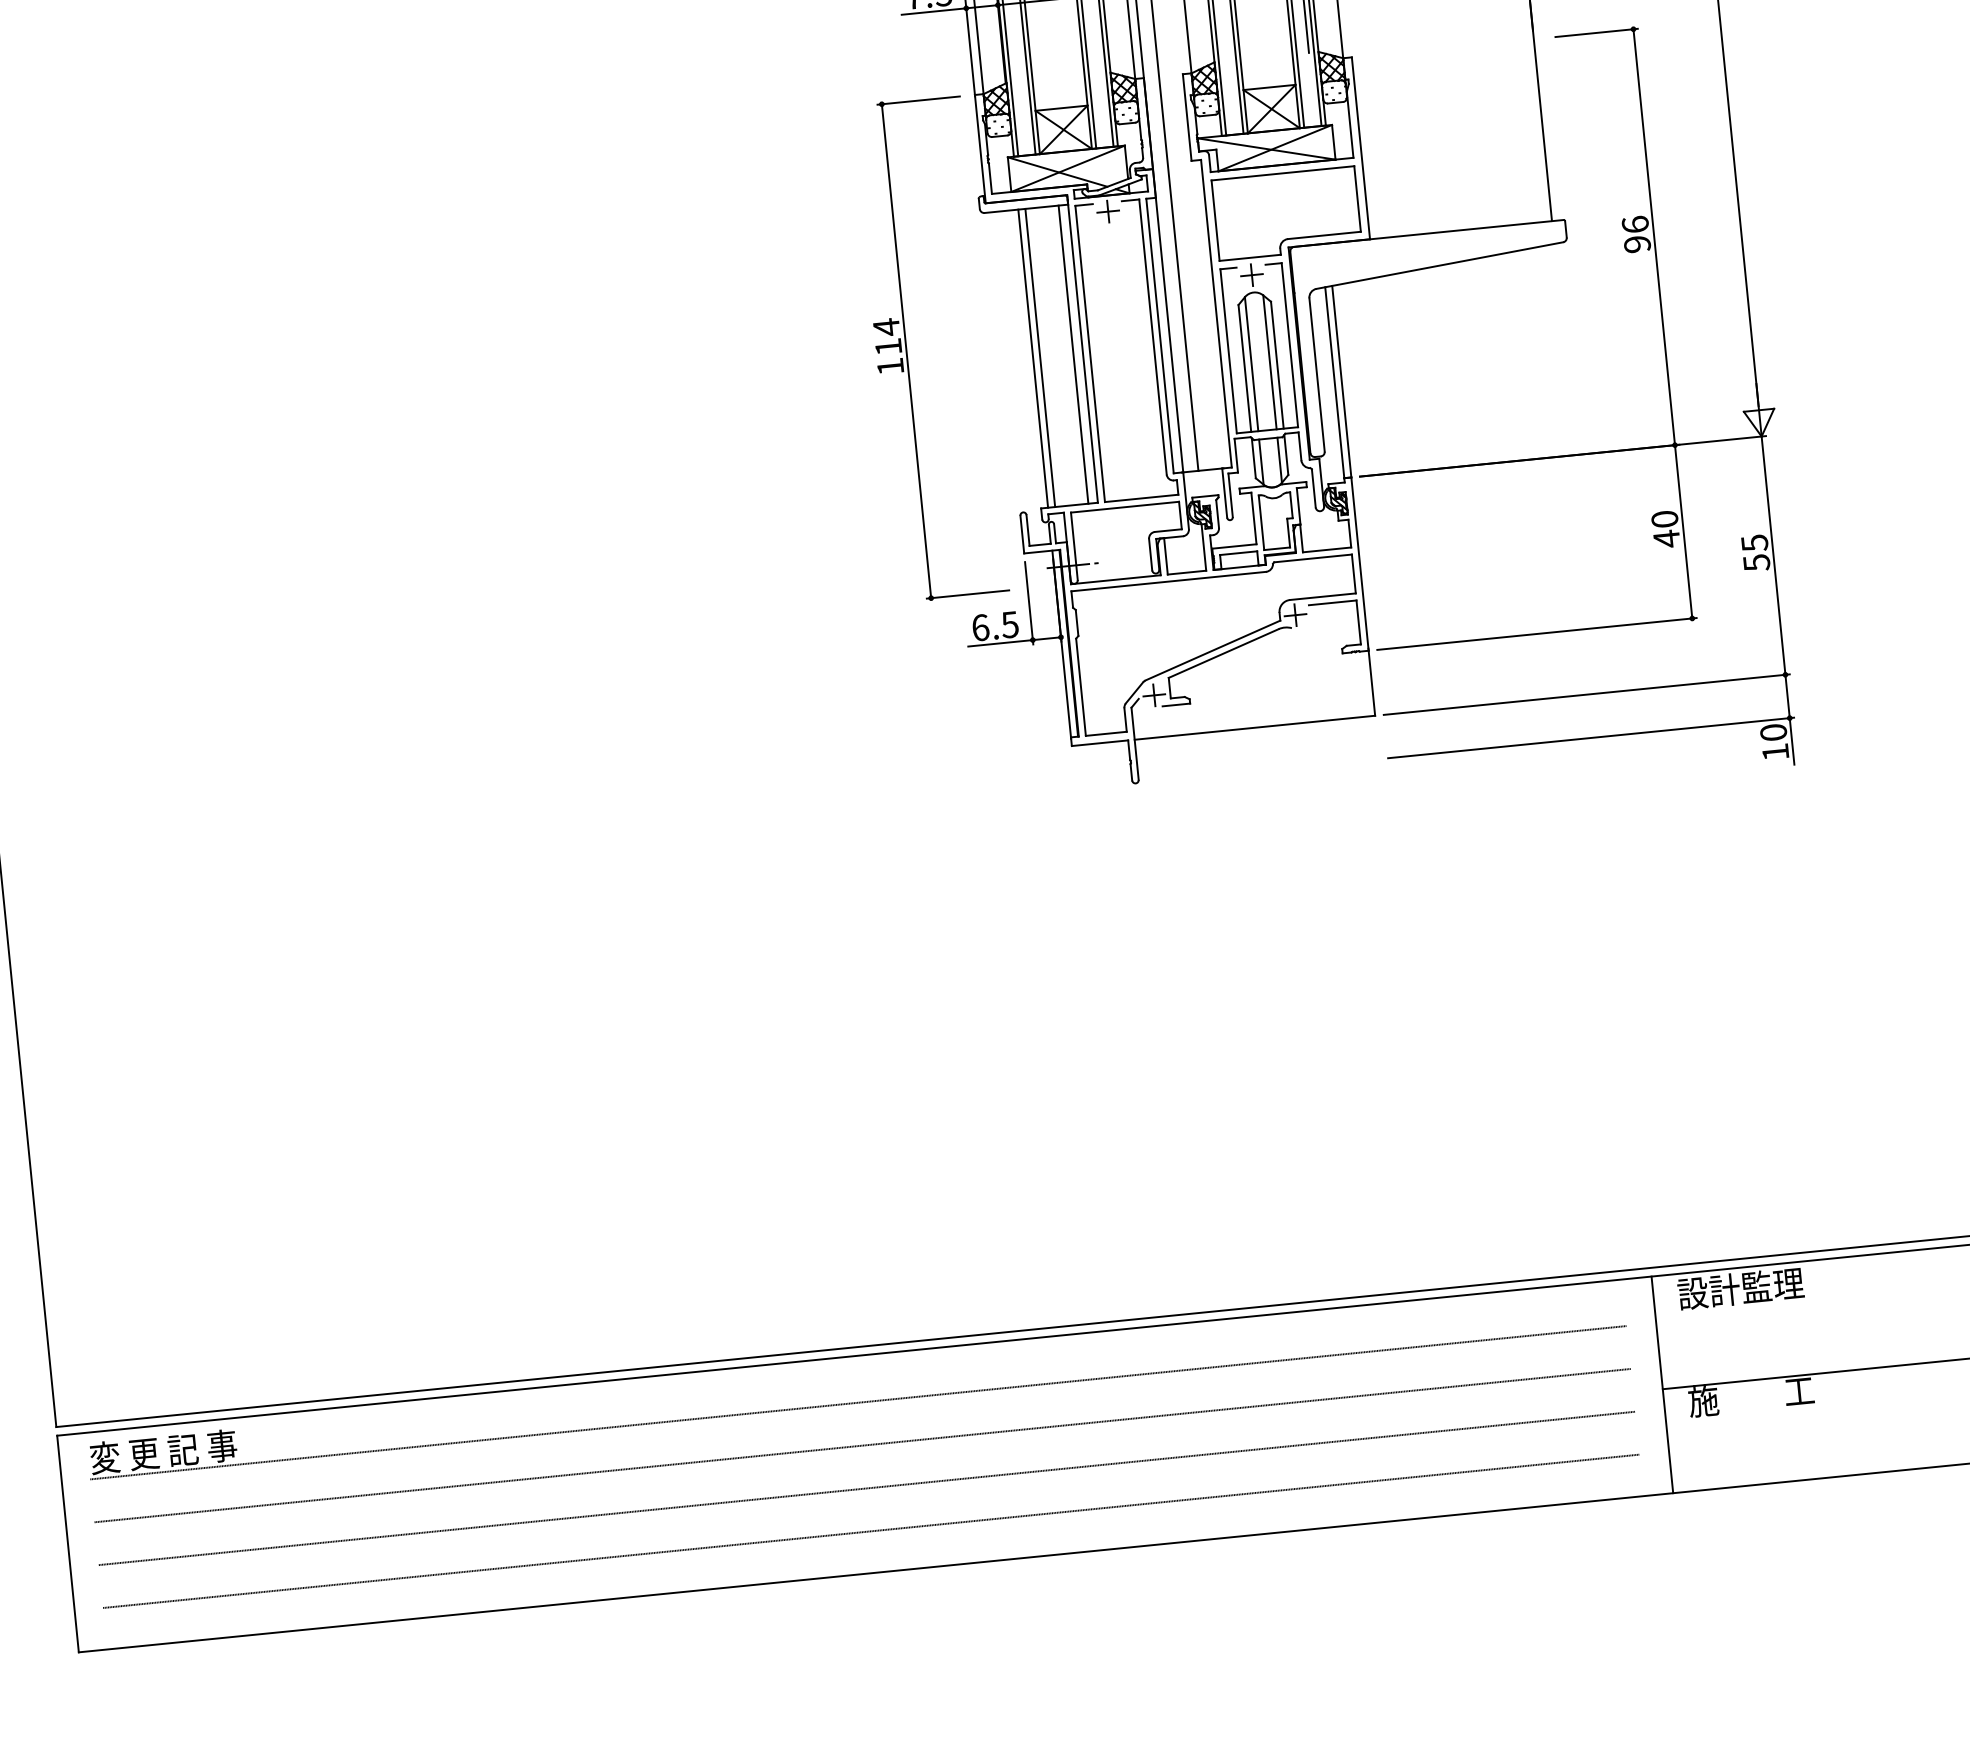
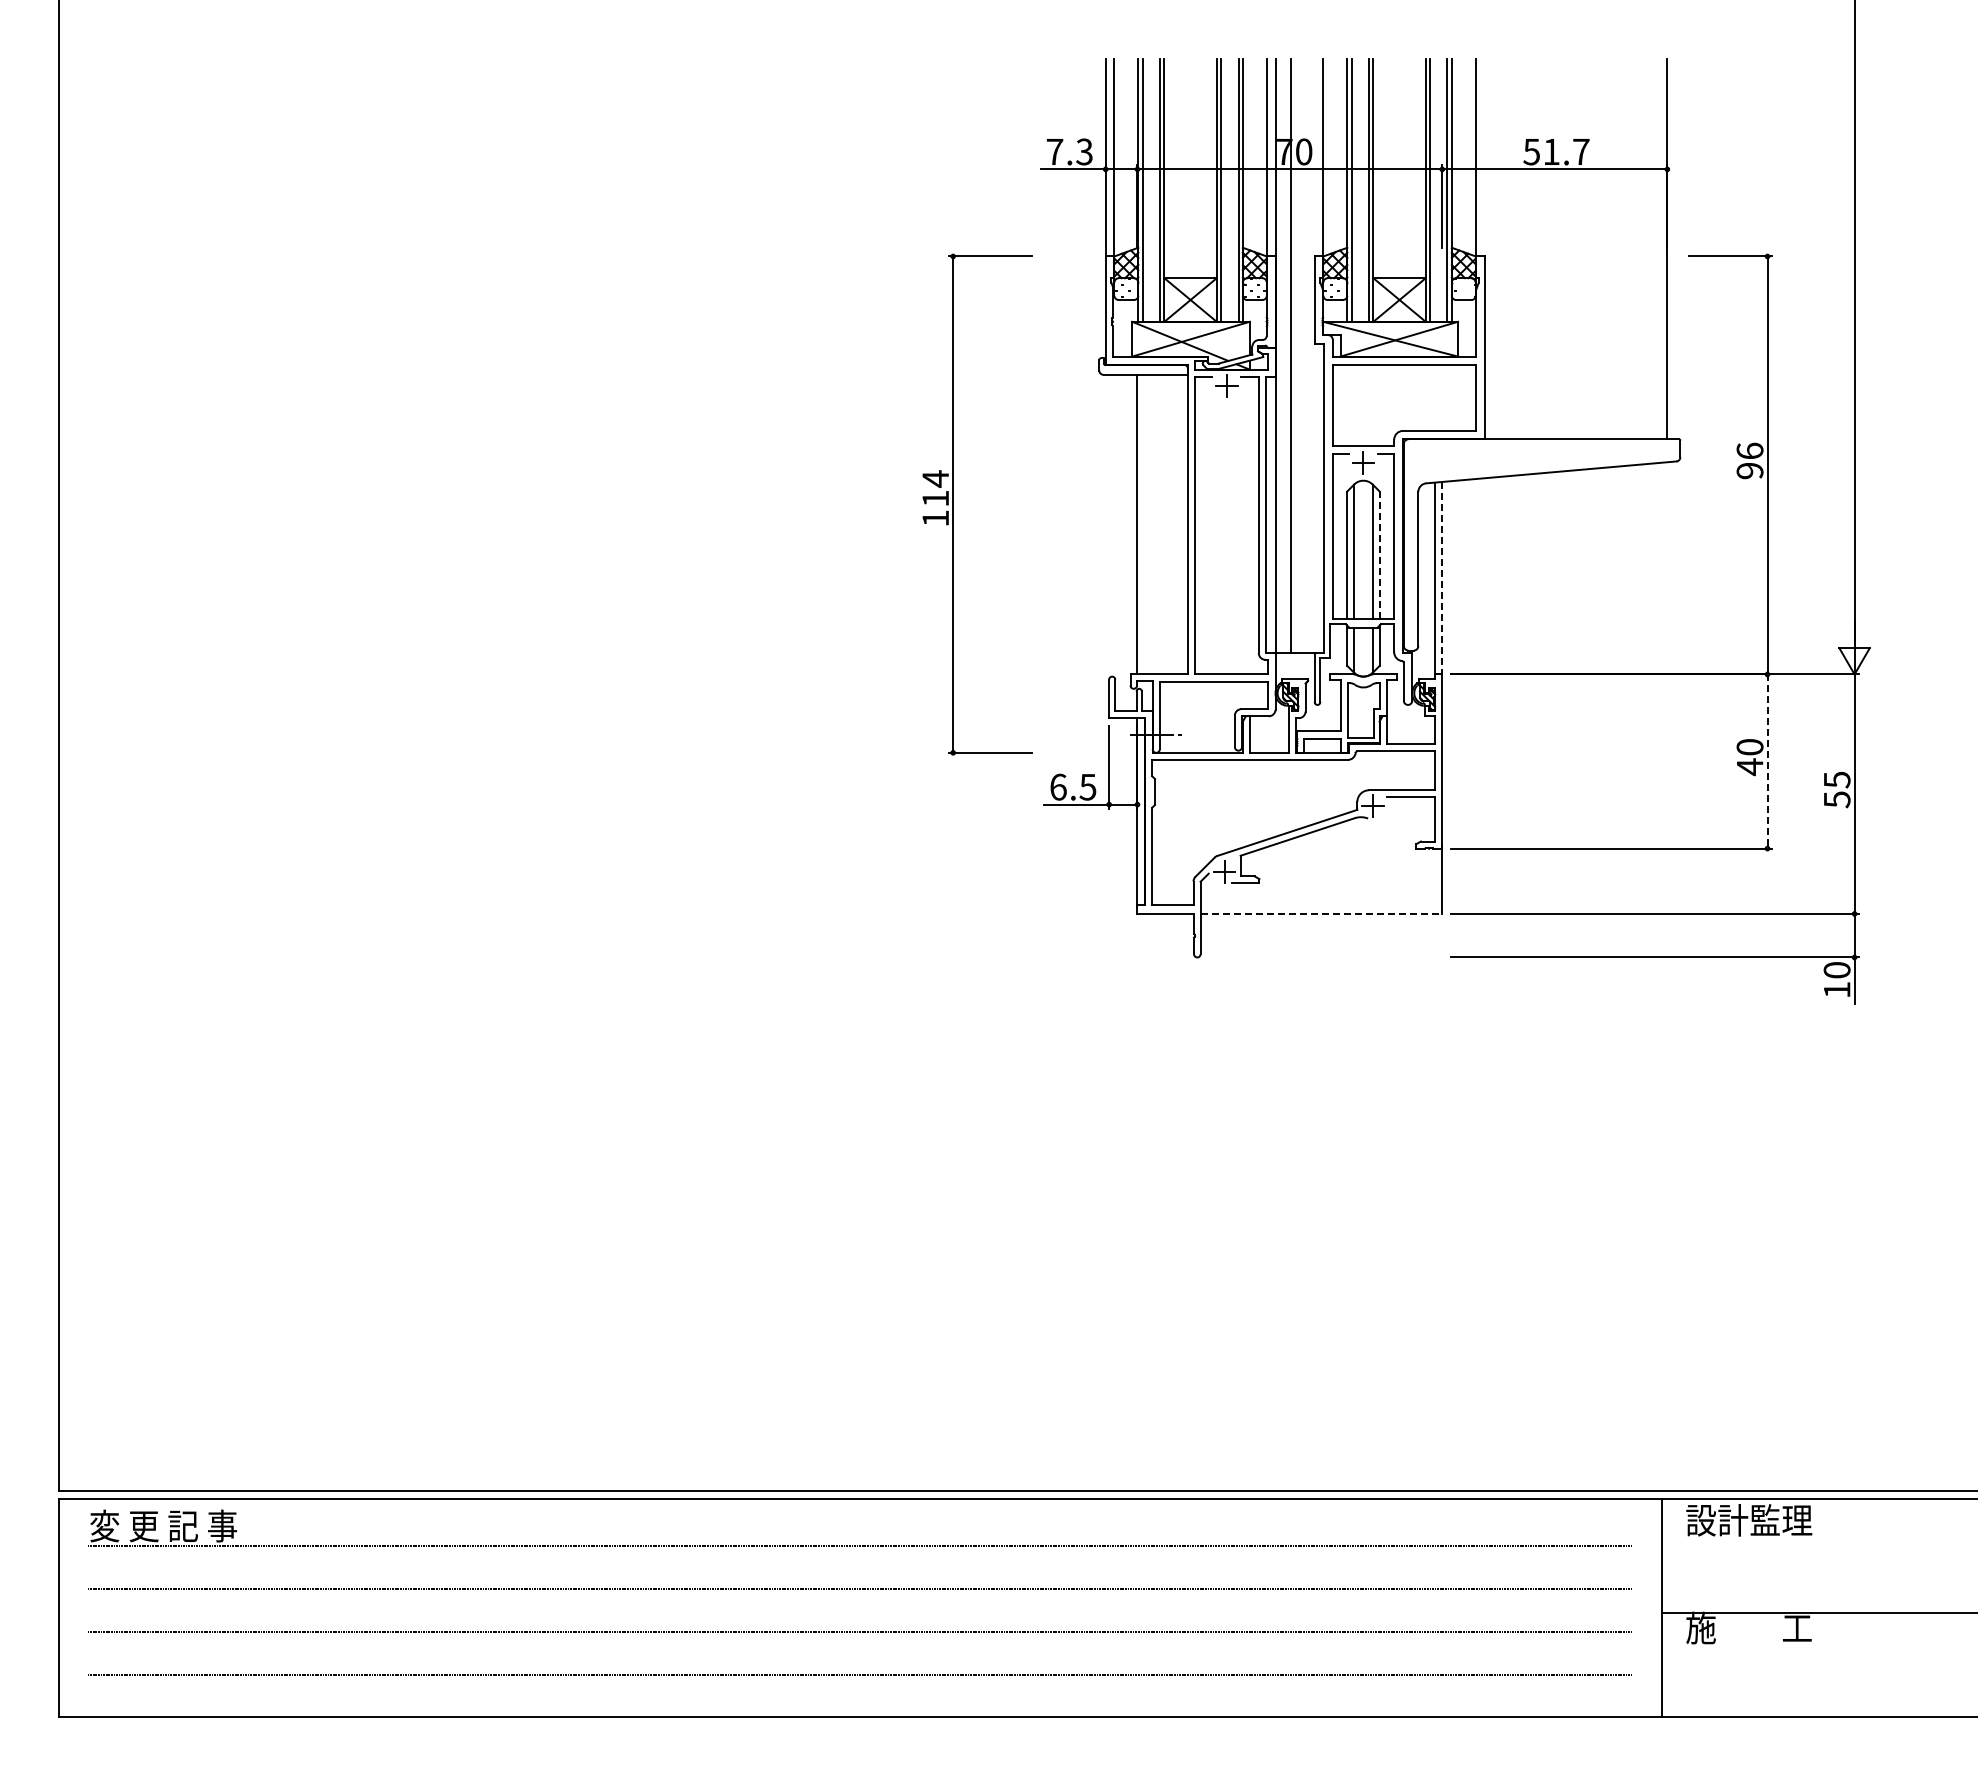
part: (906, 351) -> (953, 504), moved
line: (1073, 354) -> (1177, 524), removed
line: (1040, 357) -> (1144, 524), removed
line: (1277, 365) -> (1379, 555), solid -> dashed
line: (1342, 381) -> (1442, 578), solid -> dashed
line: (1683, 532) -> (1767, 762), solid -> dashed
line: (1254, 727) -> (1321, 913), solid -> dashed

